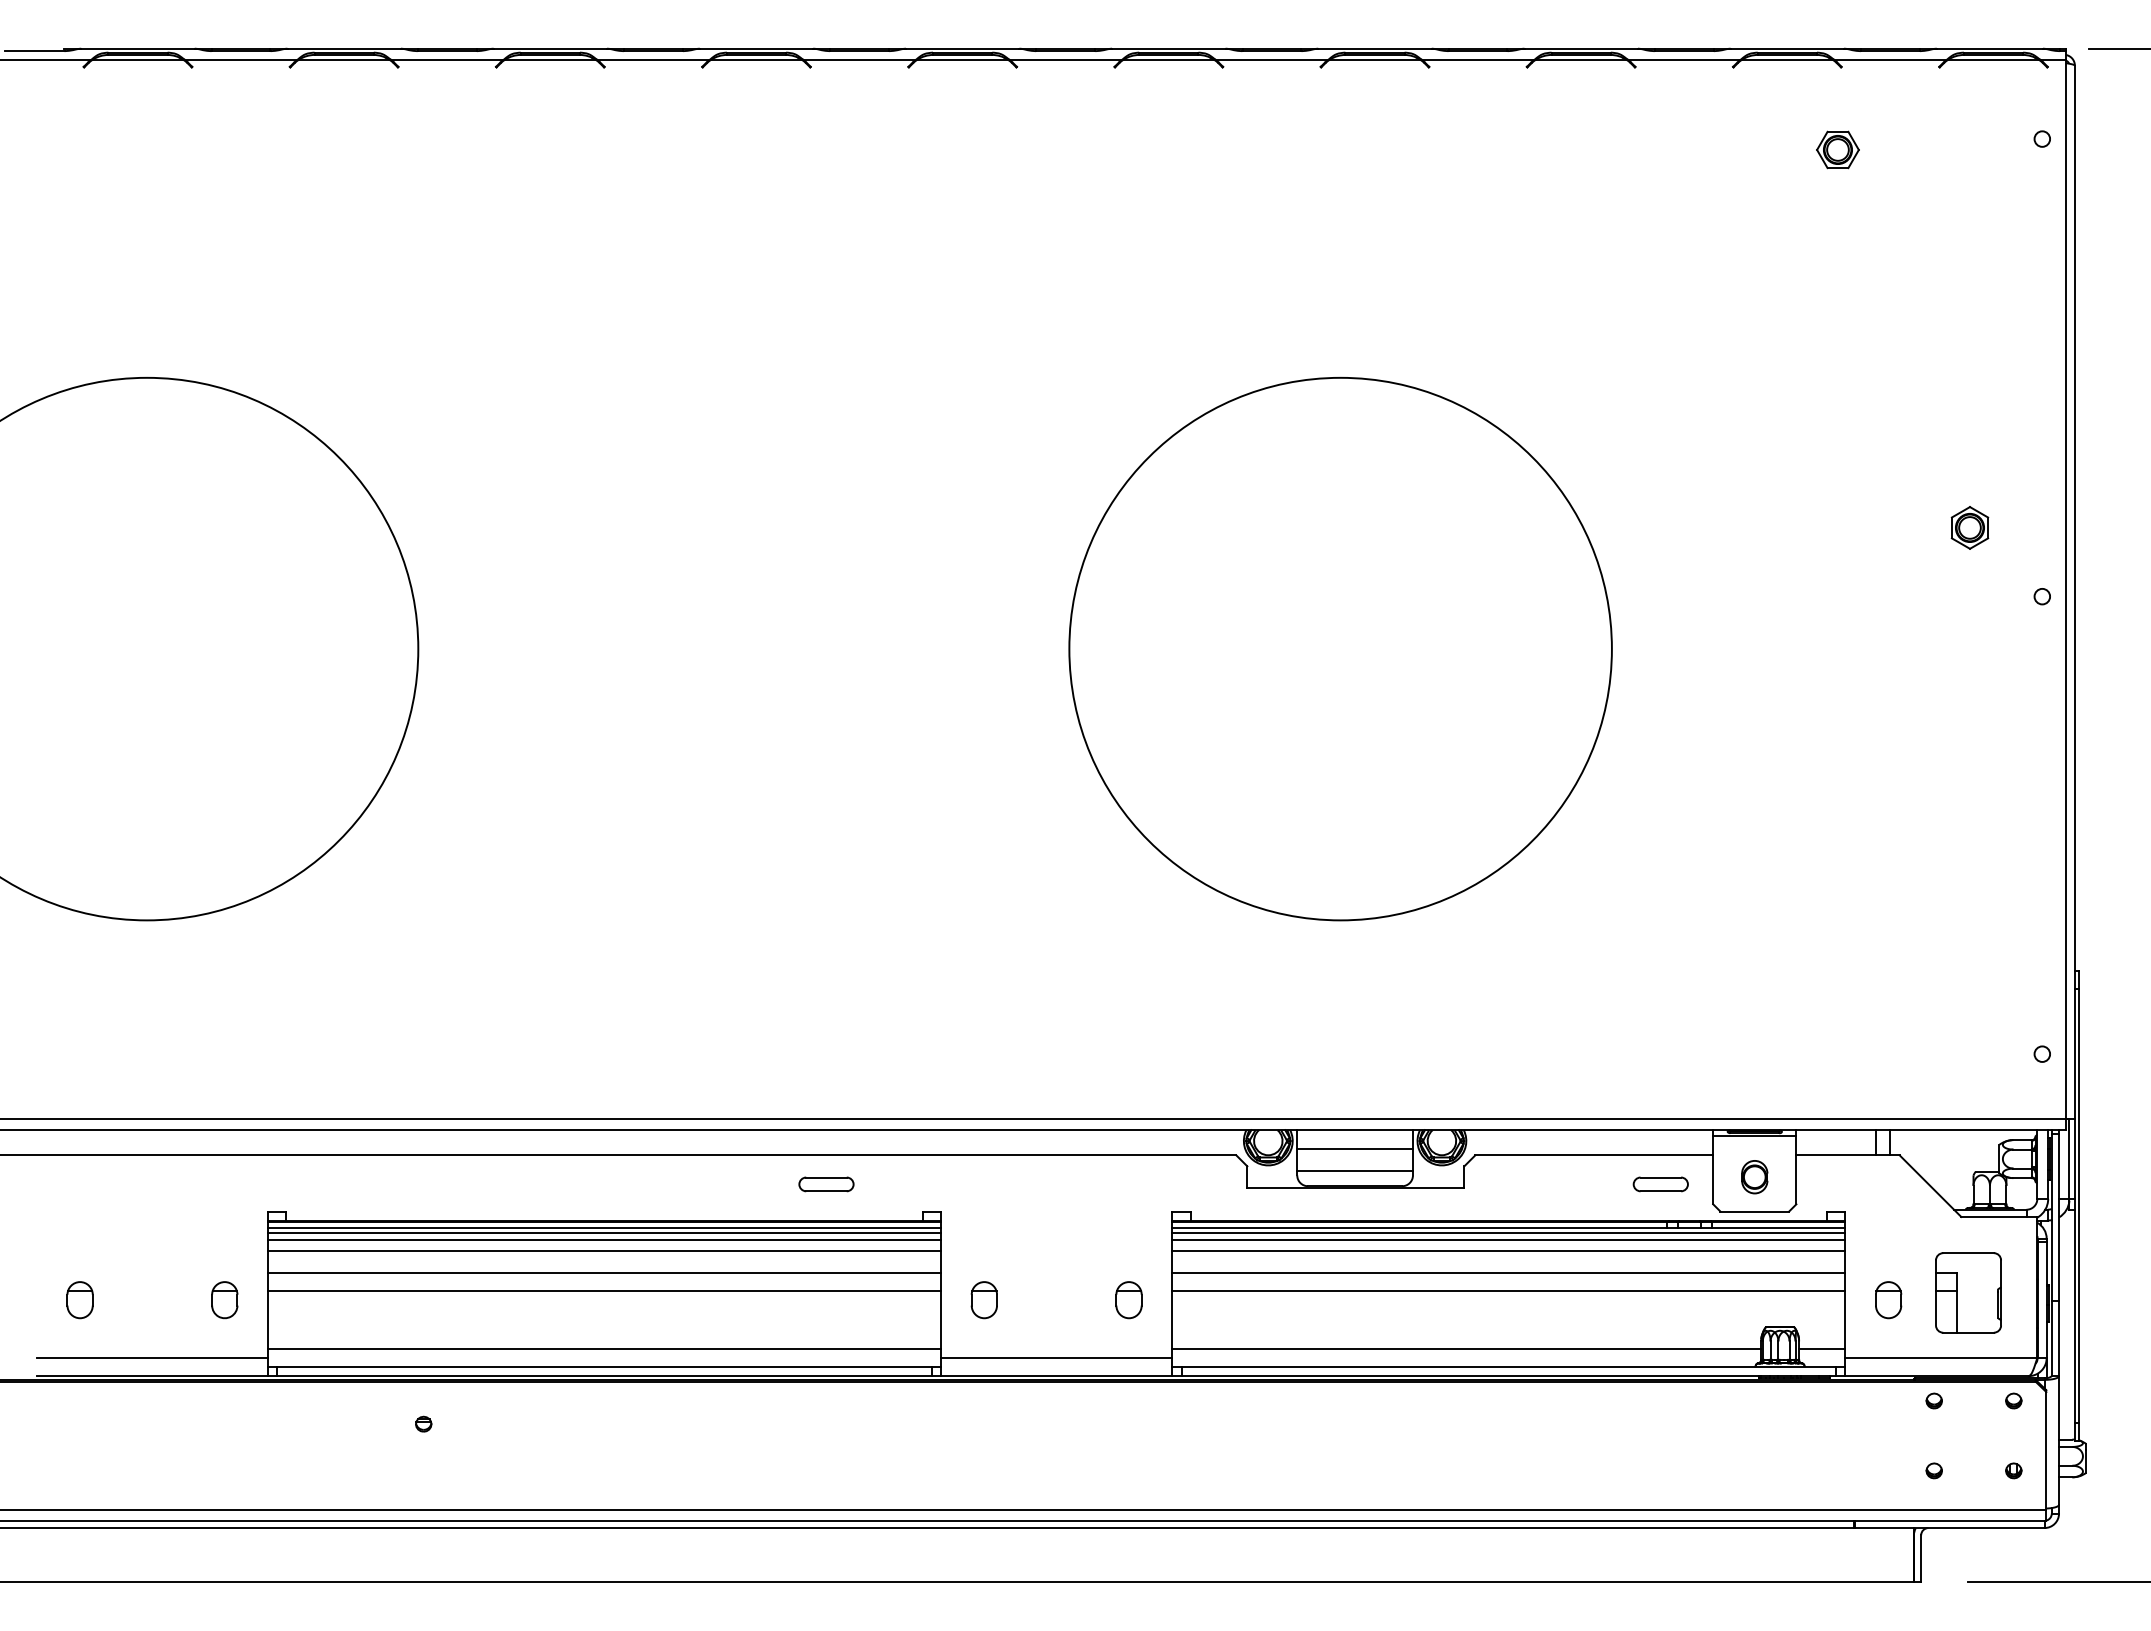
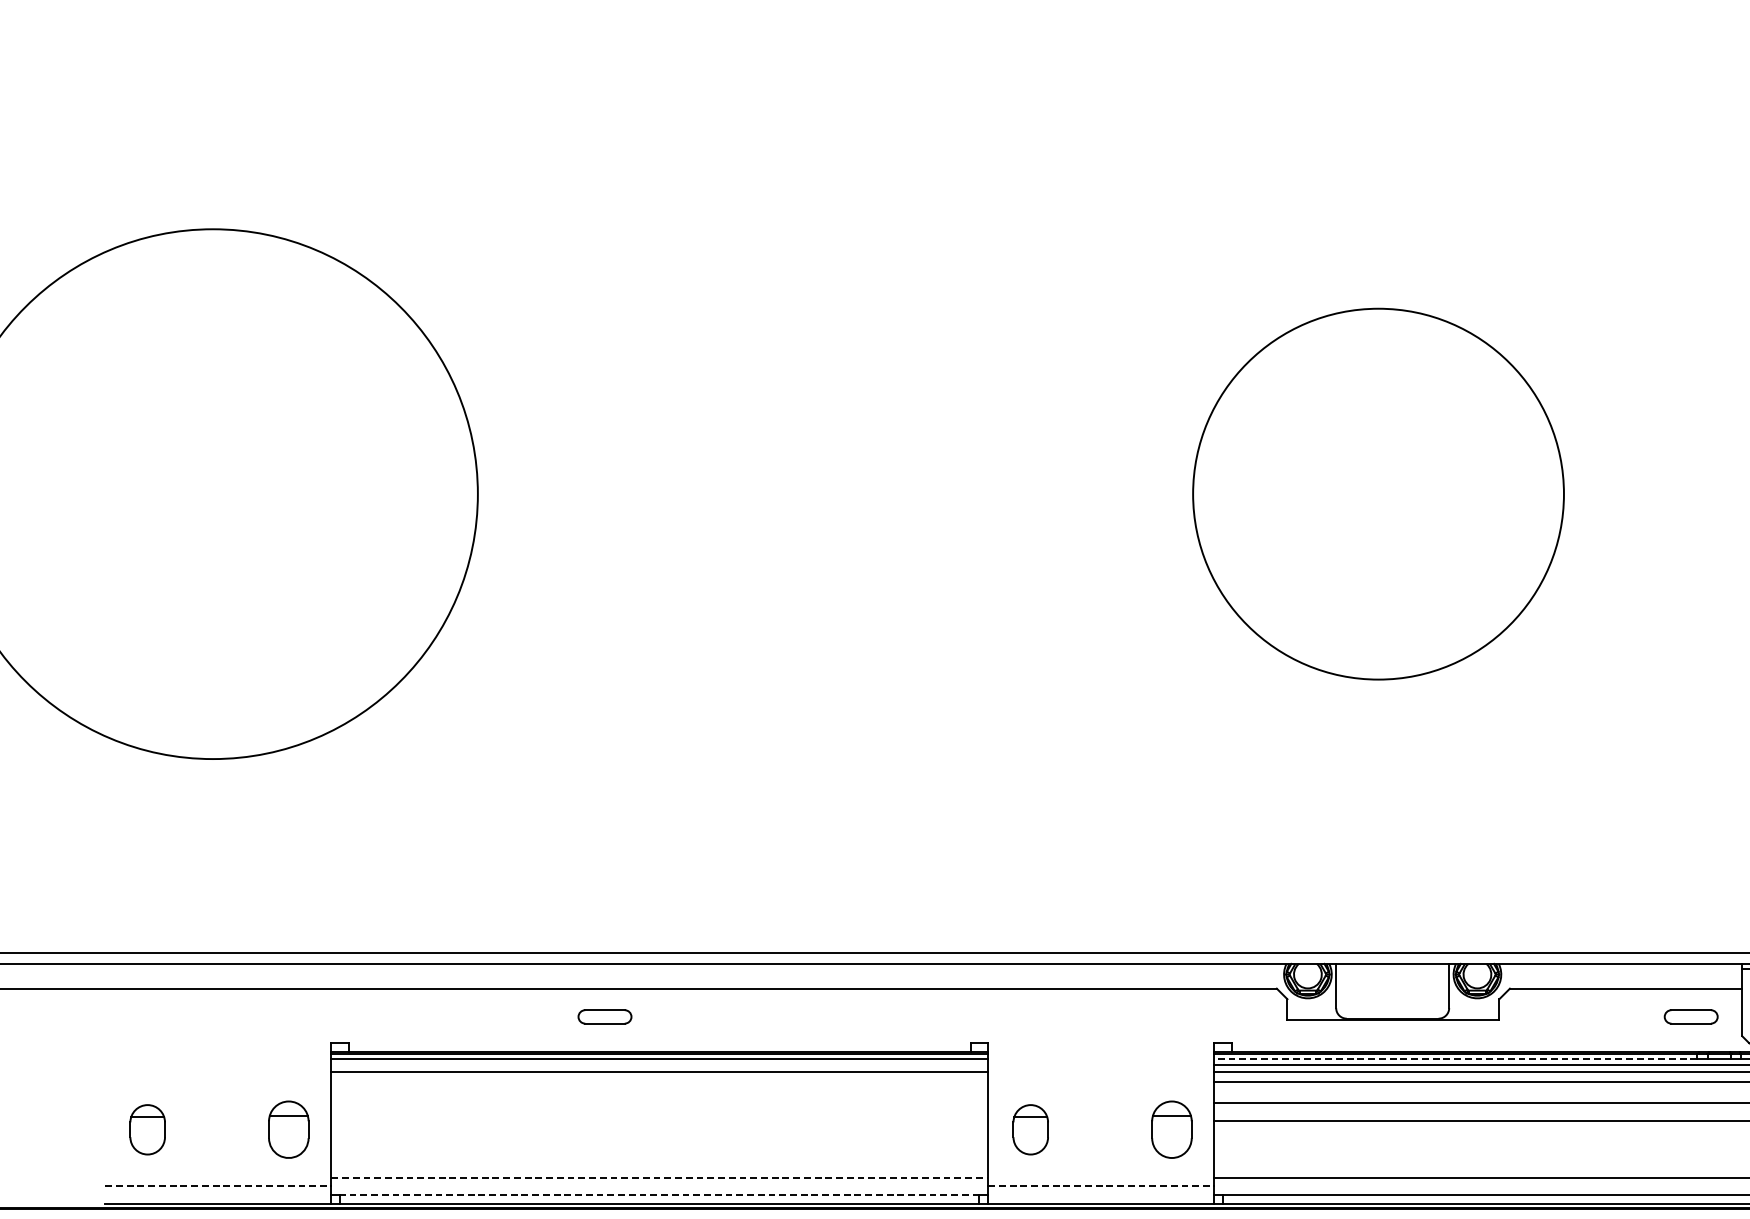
circle: (1340, 648) -> (1378, 493), size x0.7
line: (1354, 1149) -> (1392, 982), removed
line: (1354, 1171) -> (1392, 1004), removed
part: (826, 1184) -> (605, 1016), moved
line: (1419, 1227) -> (1455, 1058), solid -> dashed
line: (604, 1233) -> (659, 1064), removed
line: (604, 1251) -> (659, 1082), removed
line: (604, 1273) -> (659, 1103), removed
line: (604, 1291) -> (659, 1121), removed
part: (79, 1300) -> (147, 1130), size x1.4
part: (224, 1300) -> (288, 1130), size x1.6
part: (983, 1300) -> (1029, 1130), size x1.4
part: (1128, 1300) -> (1171, 1130), size x1.6
line: (605, 1349) -> (660, 1178), solid -> dashed
line: (152, 1358) -> (218, 1186), solid -> dashed
line: (1056, 1358) -> (1101, 1186), solid -> dashed
line: (604, 1367) -> (659, 1195), solid -> dashed

